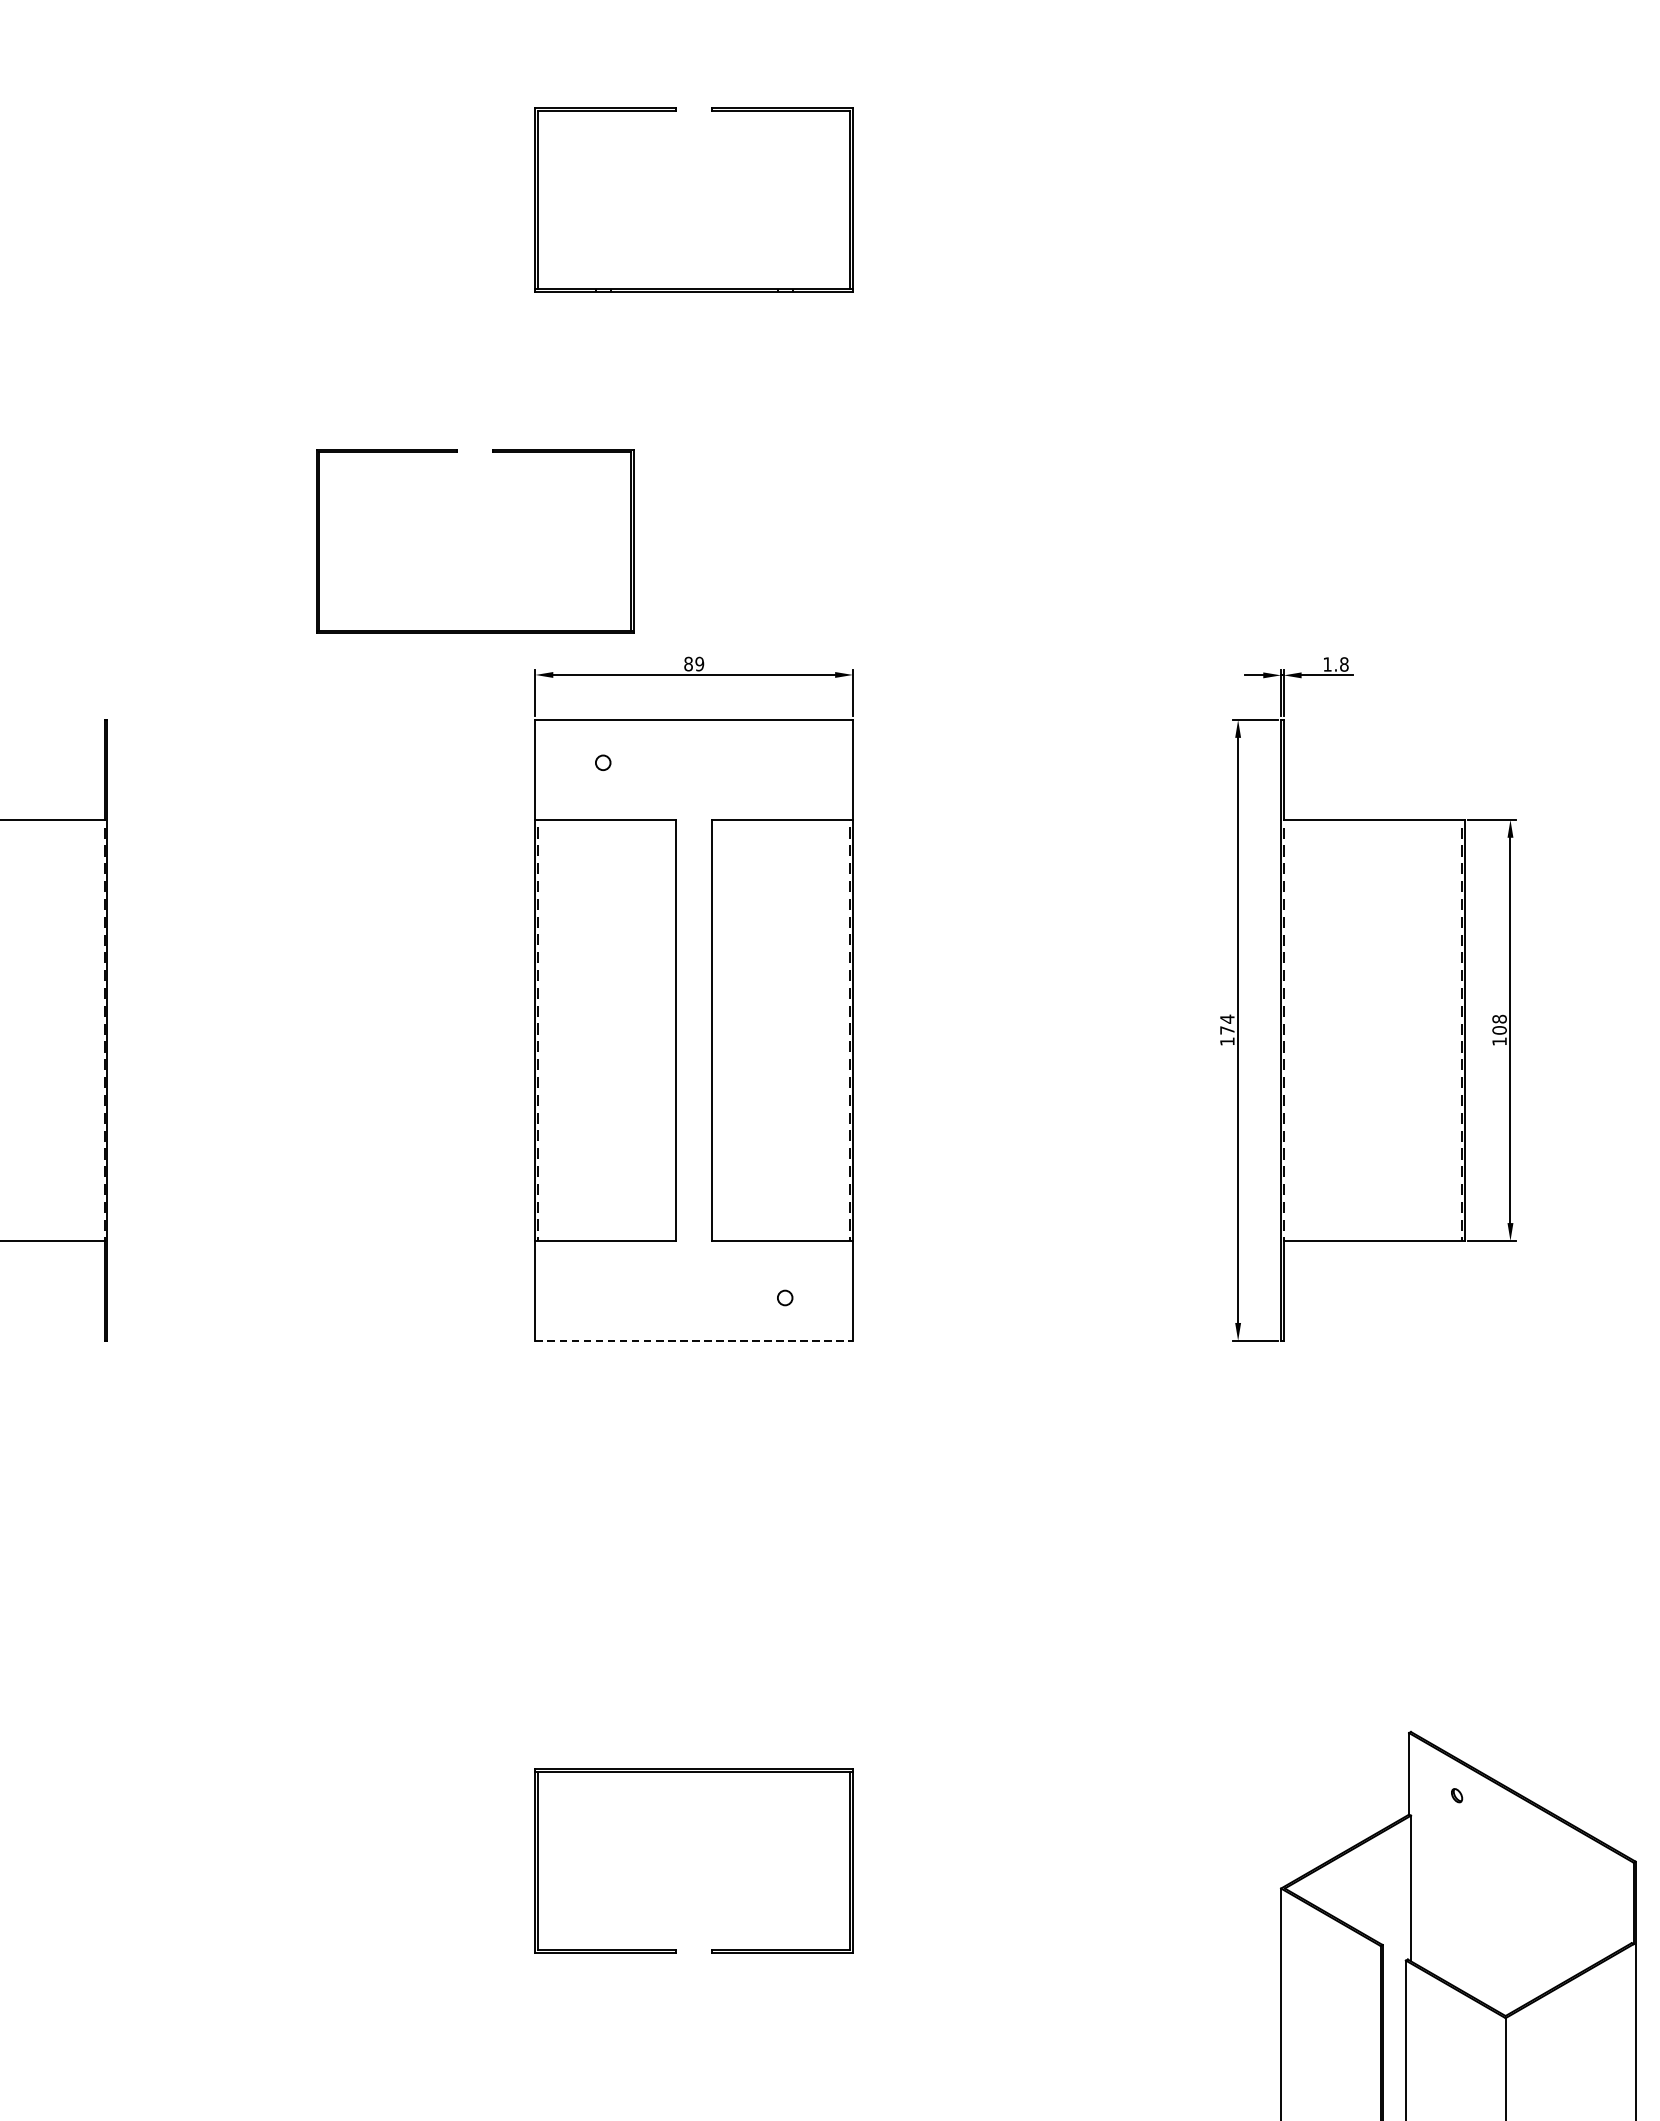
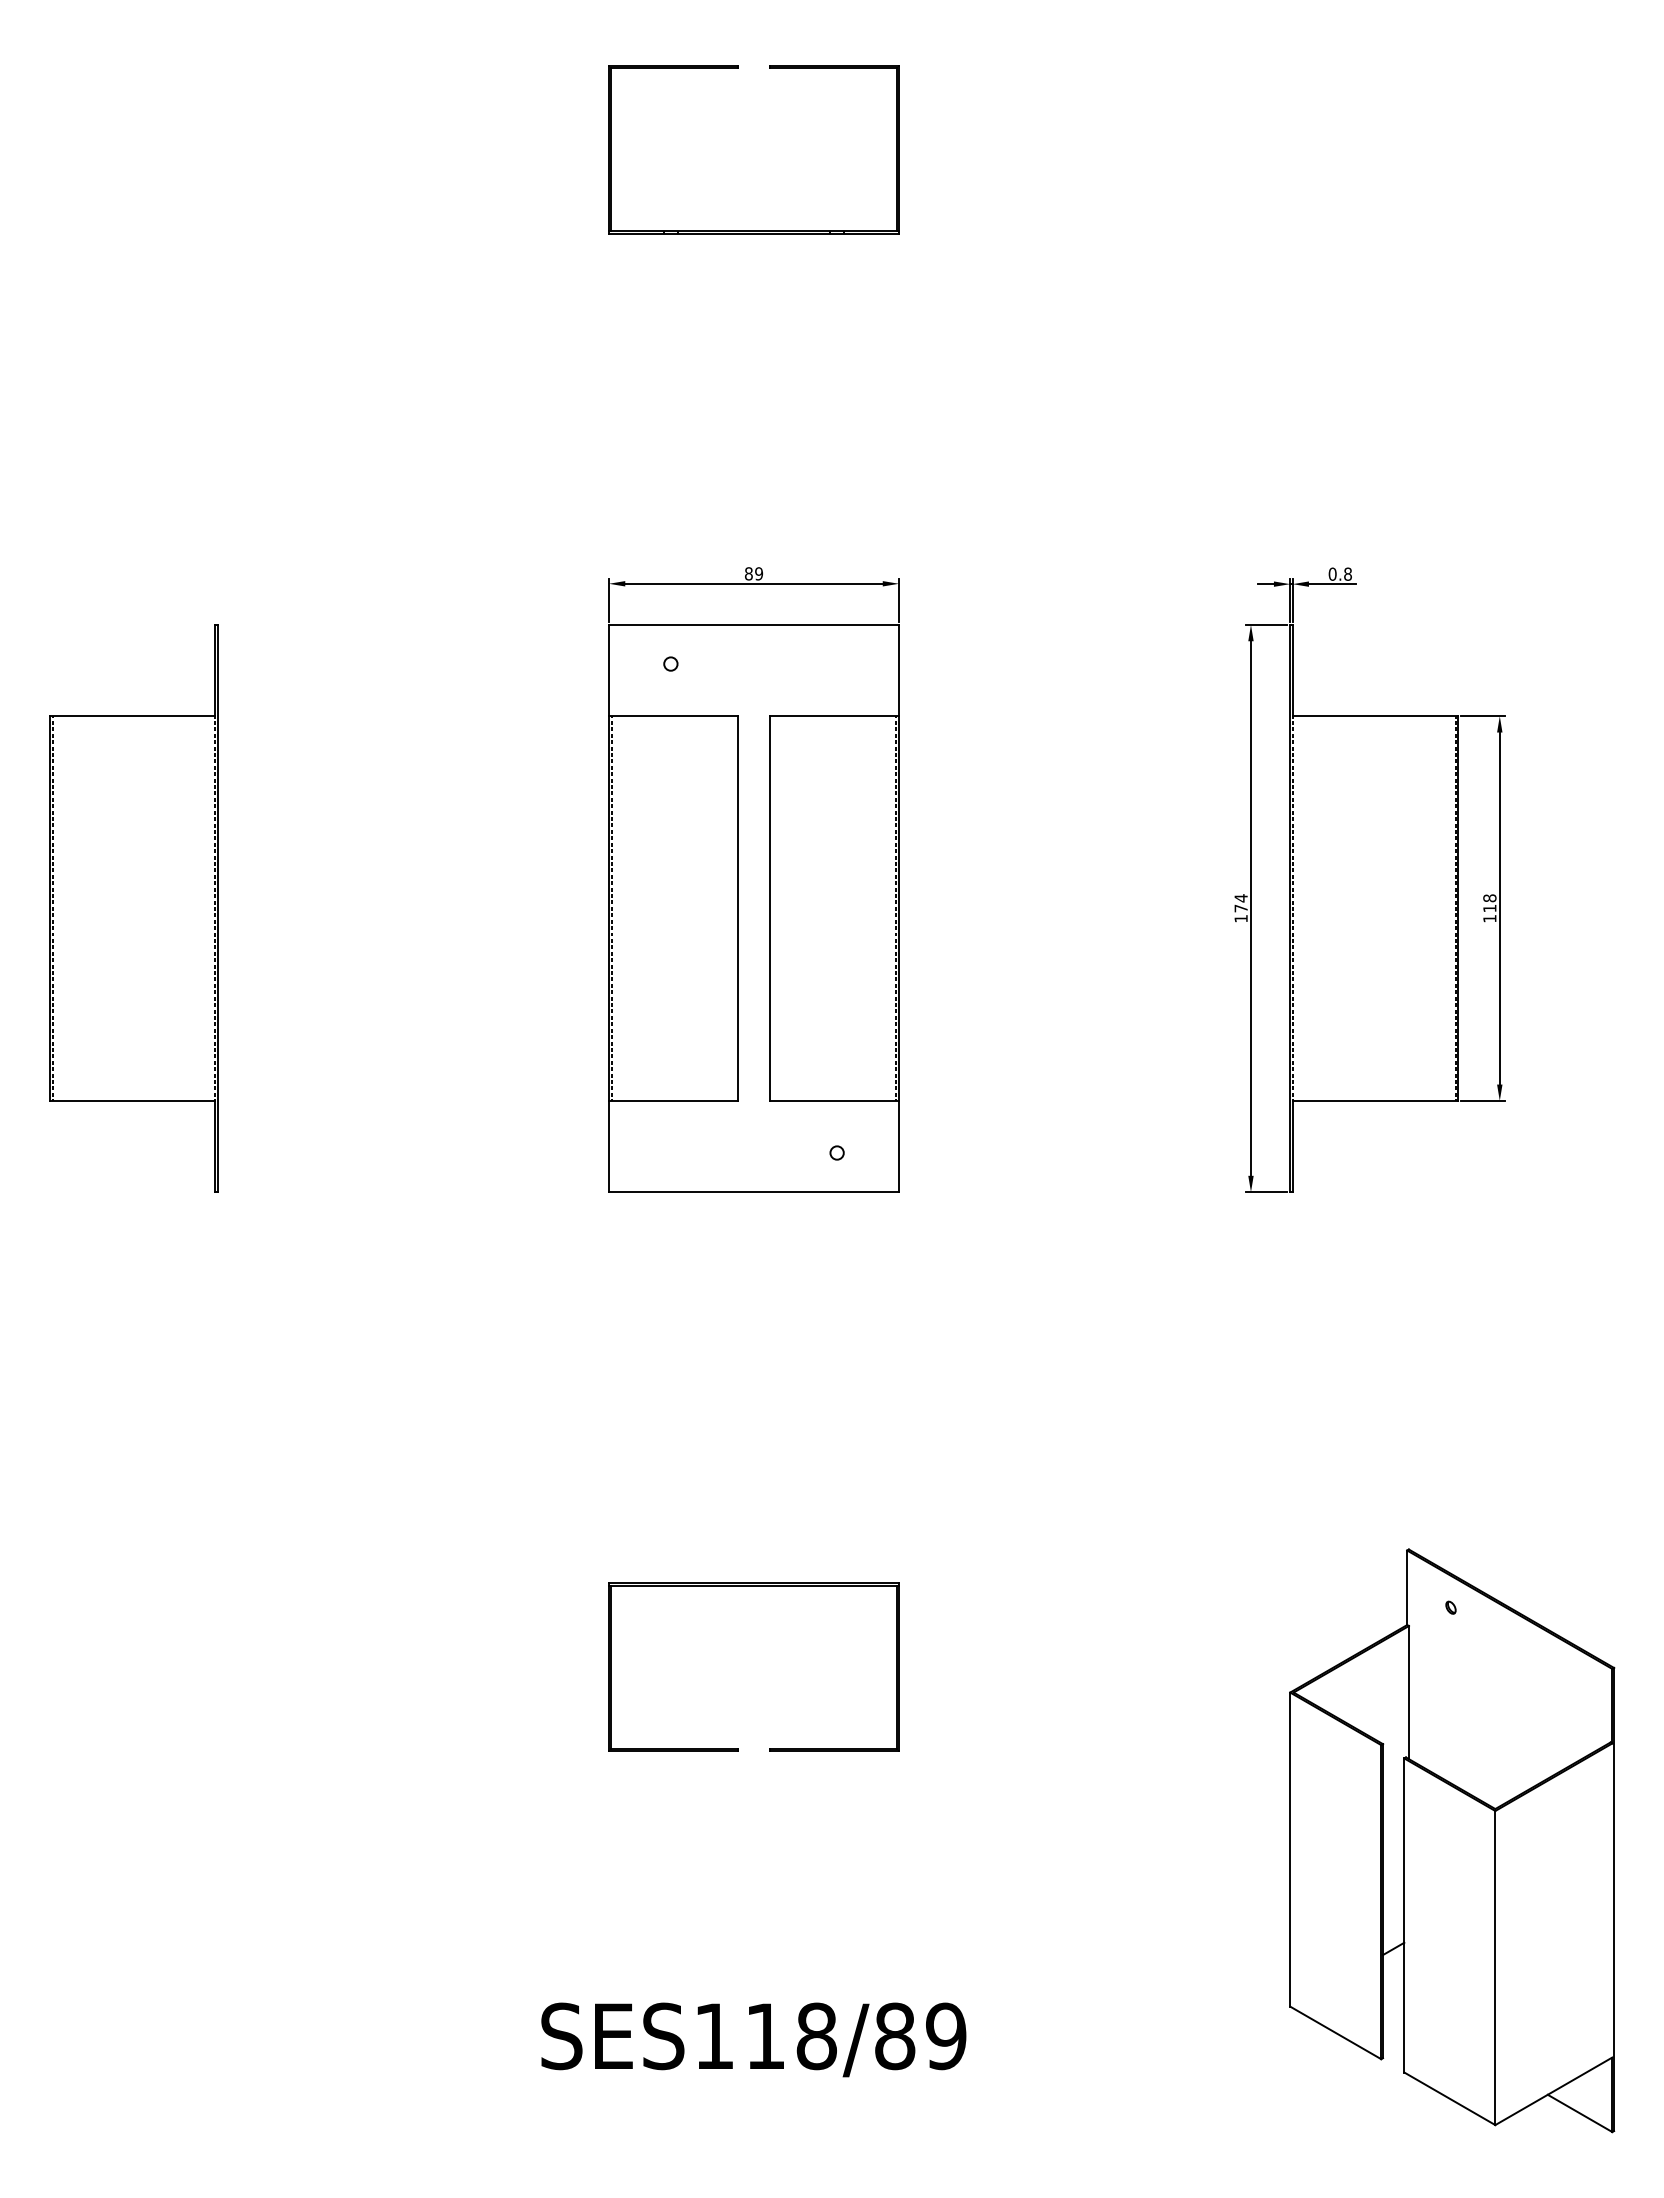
part: (474, 629) -> (553, 542), removed
text: (1327, 663) -> (1332, 573), 1.8 -> 0.8
text: (1499, 1030) -> (1489, 908), 108 -> 118
line: (694, 1341) -> (754, 1192), dashed -> solid

